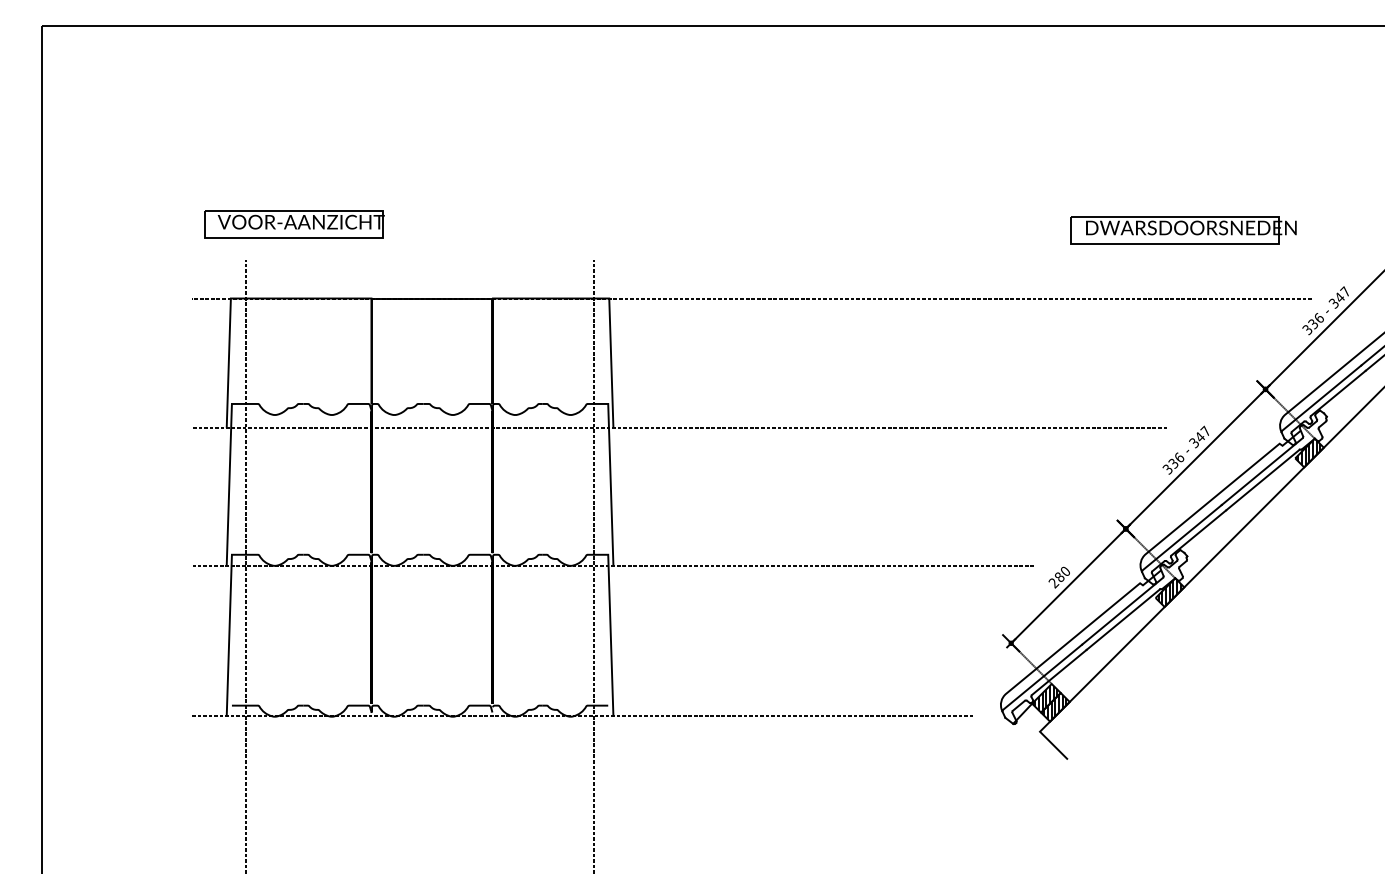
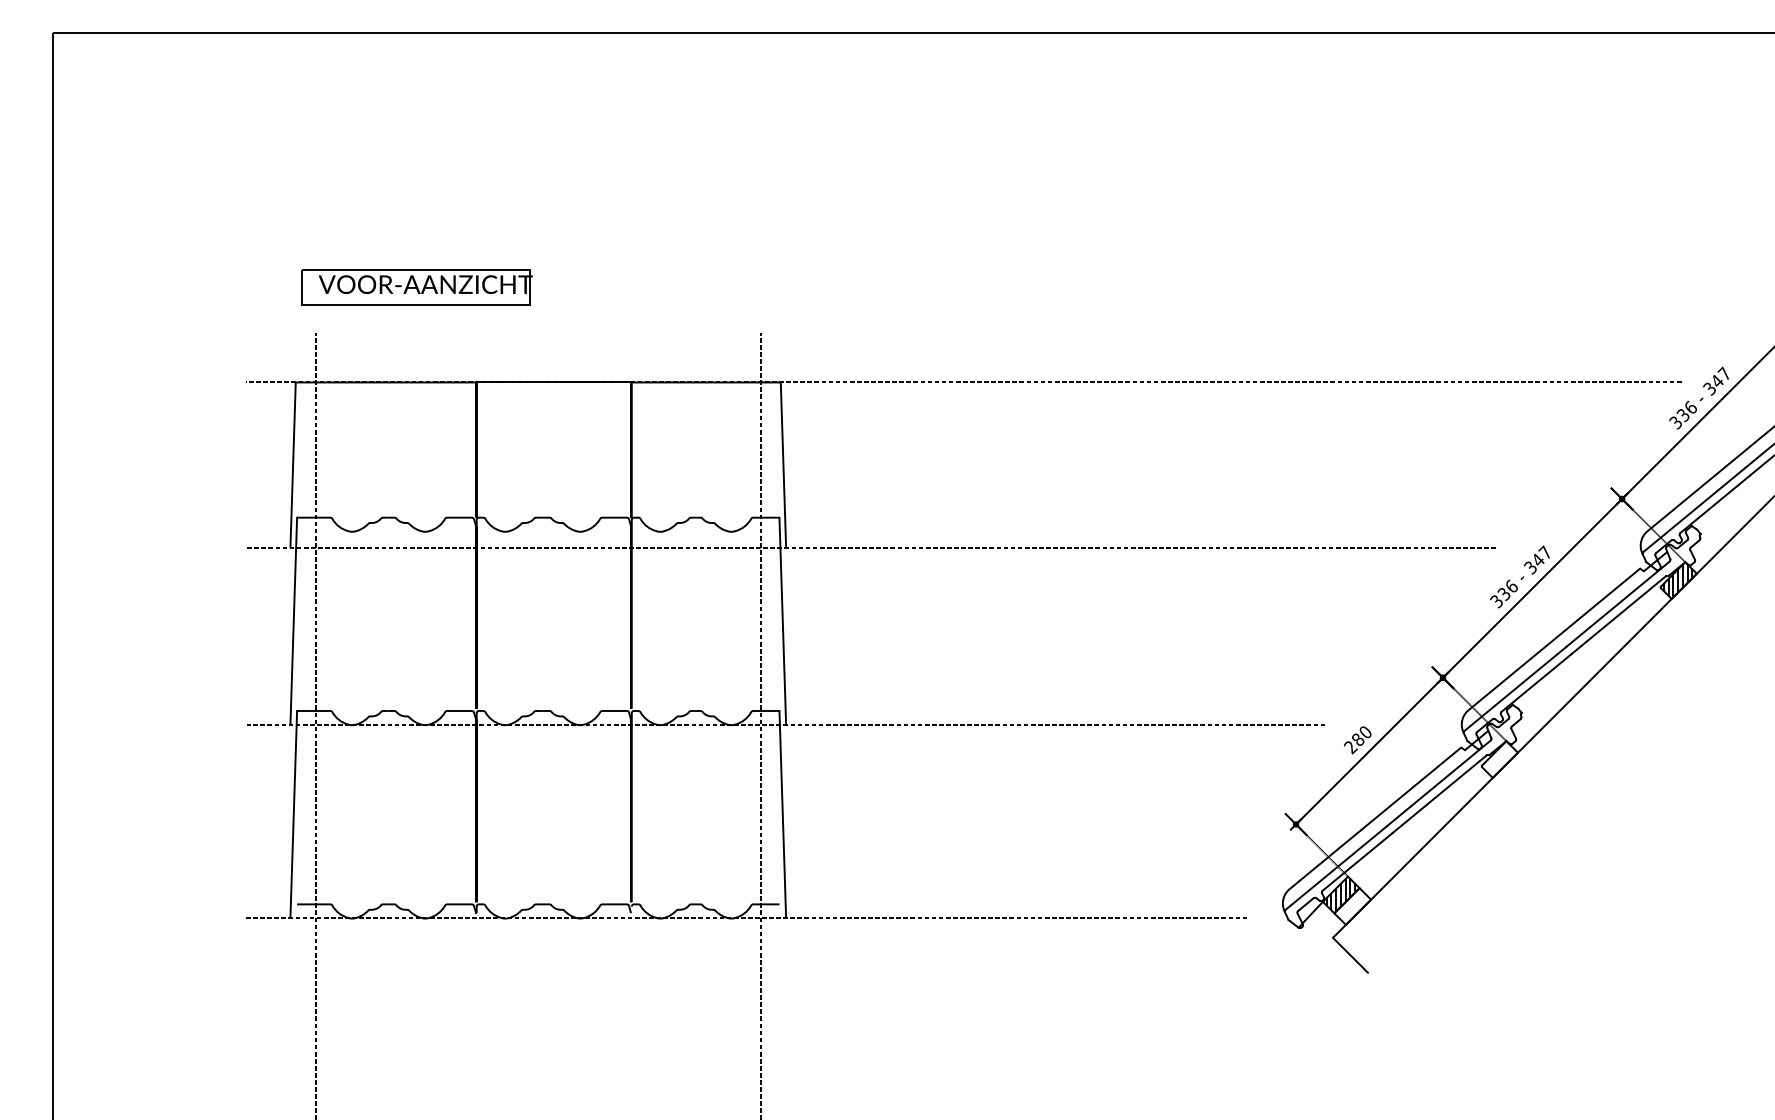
part: (294, 224) -> (417, 287), moved
part: (1183, 230) -> (1516, 295), removed
hatch: (1169, 592) -> (1498, 759), removed
hatch: (1055, 707) -> (1352, 906), removed

